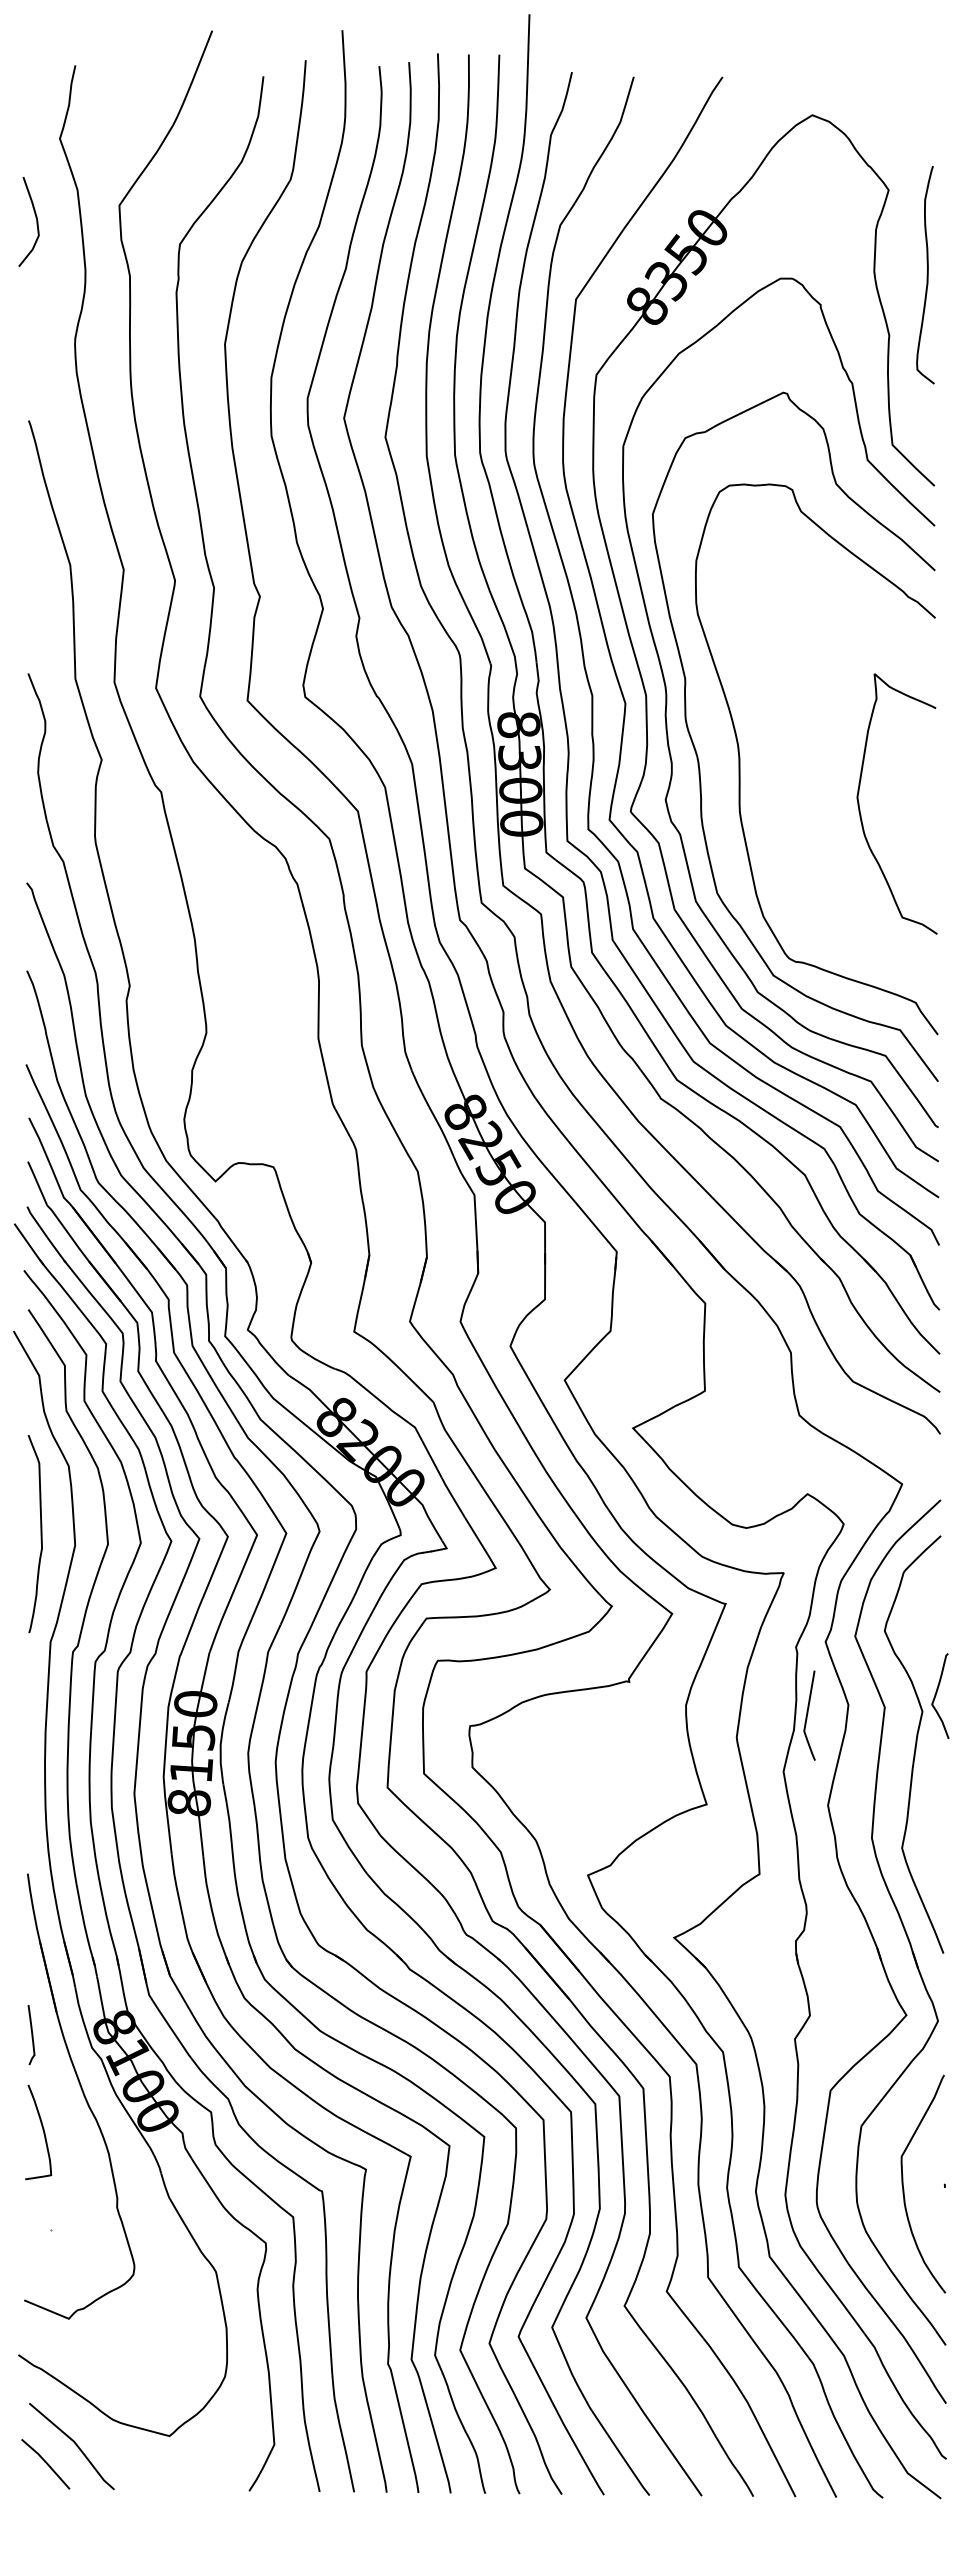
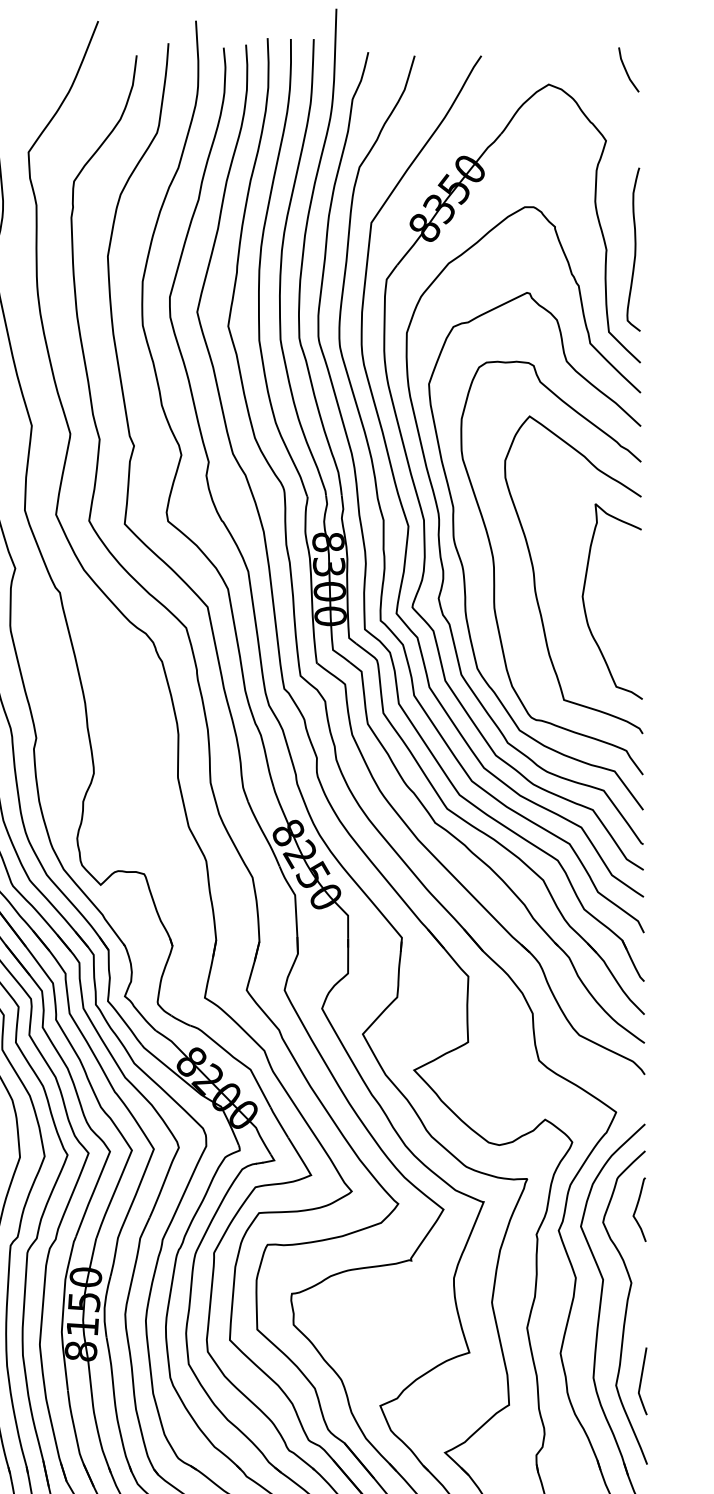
curve: (916, 97) -> (626, 71), added
curve: (926, 275) -> (634, 249), moved
curve: (794, 776) -> (535, 580), added
curve: (936, 1695) -> (636, 1209), moved
curve: (807, 1715) -> (641, 1381), moved

